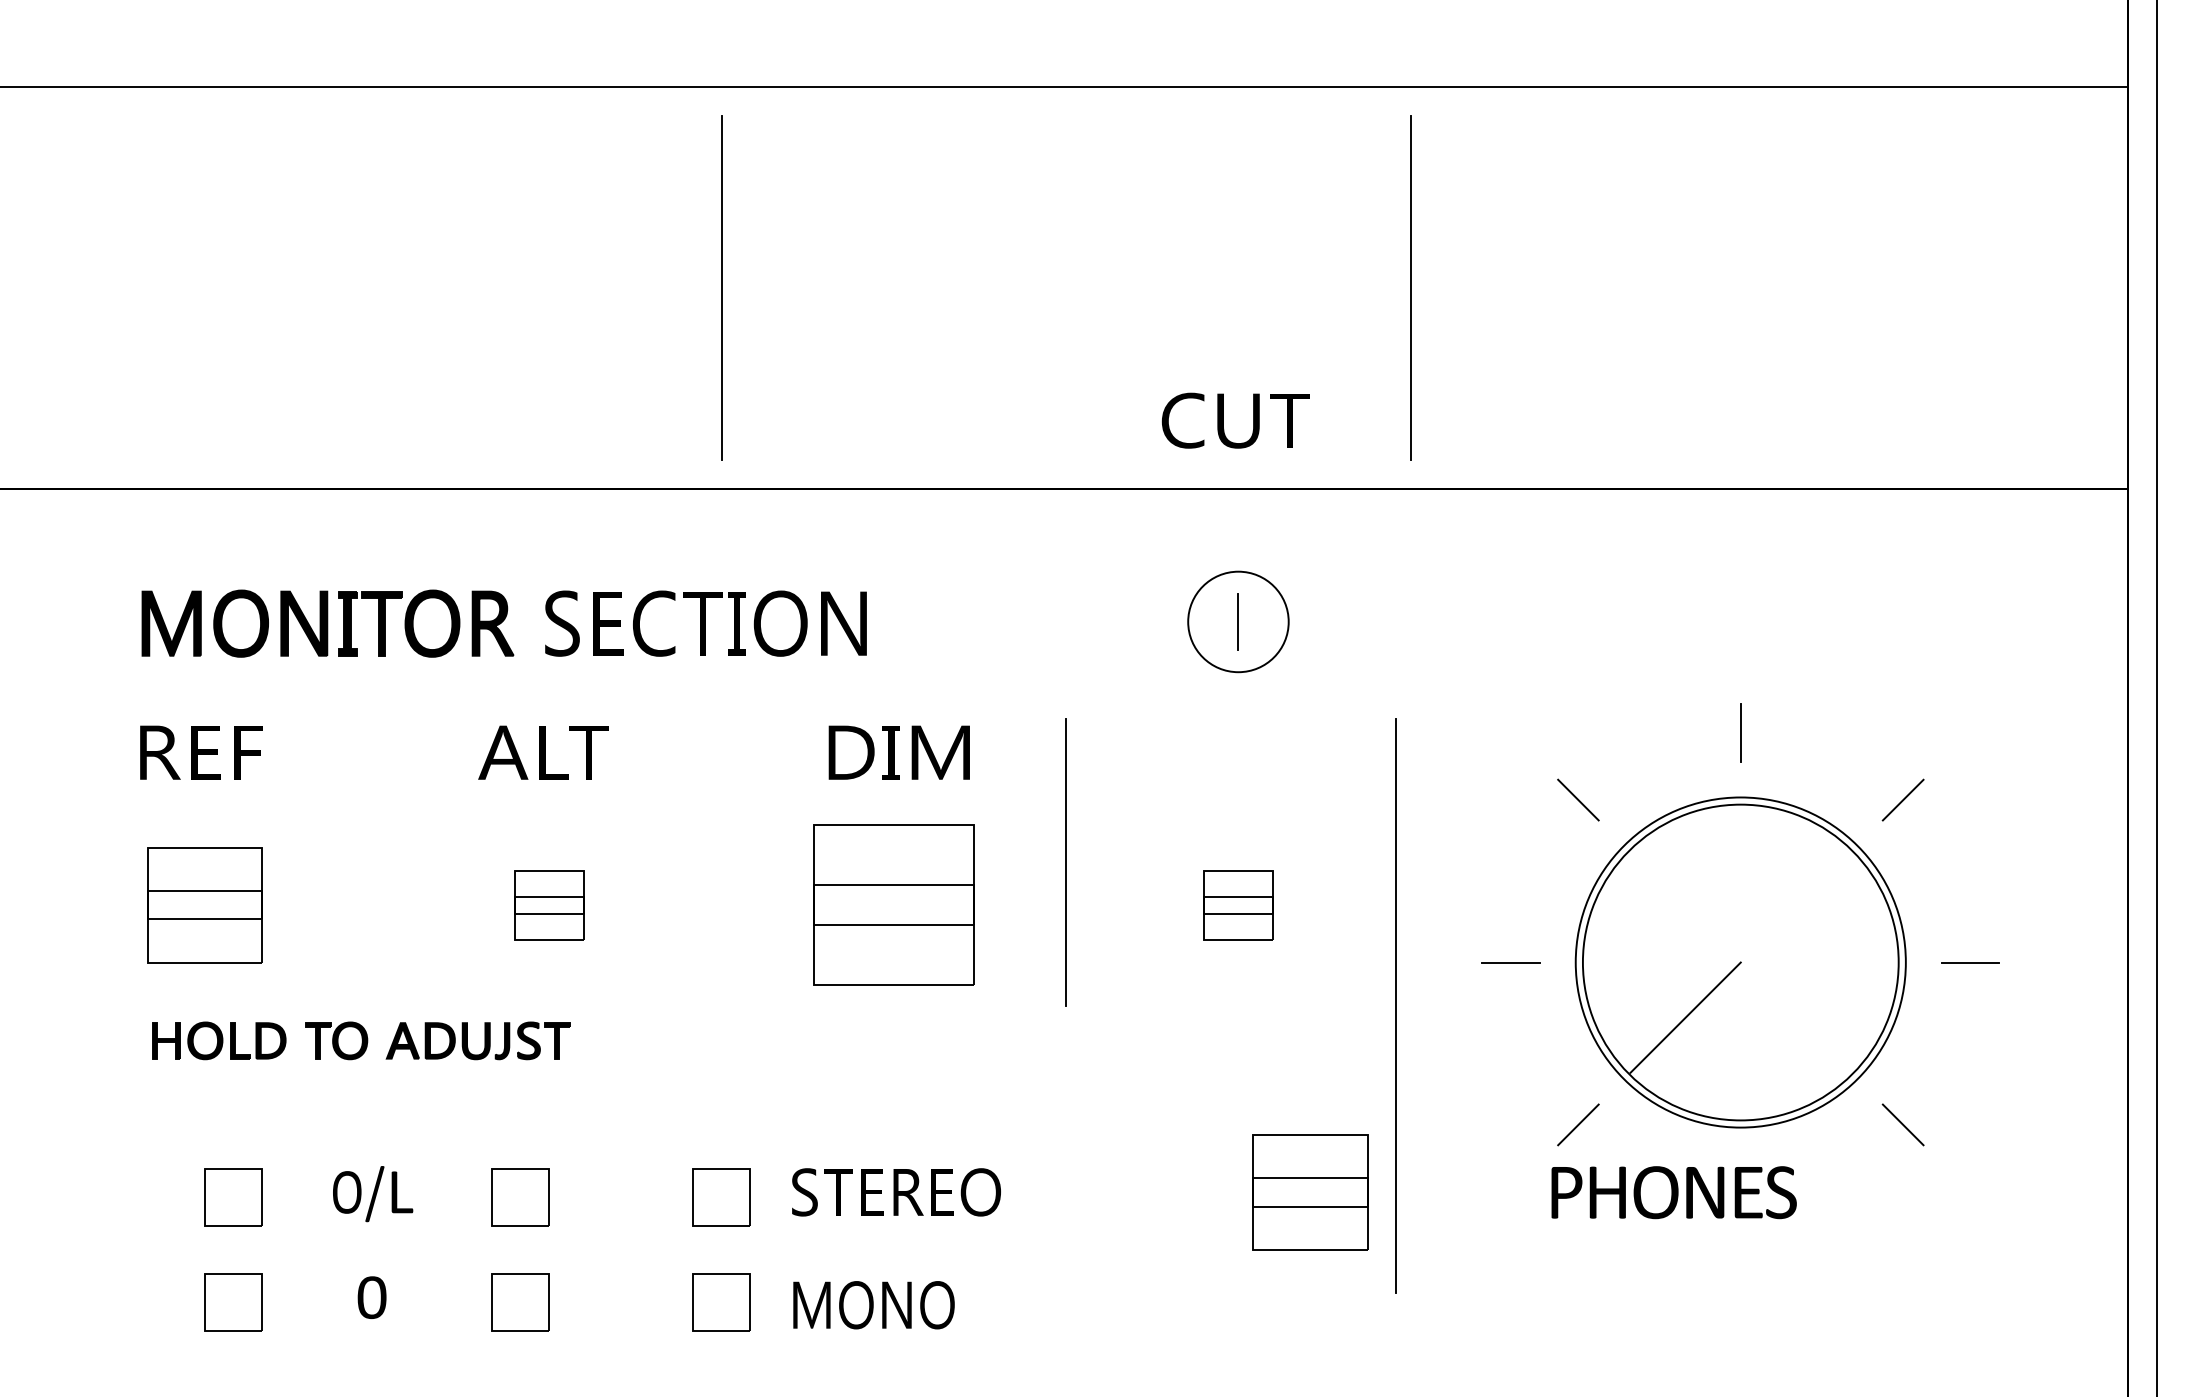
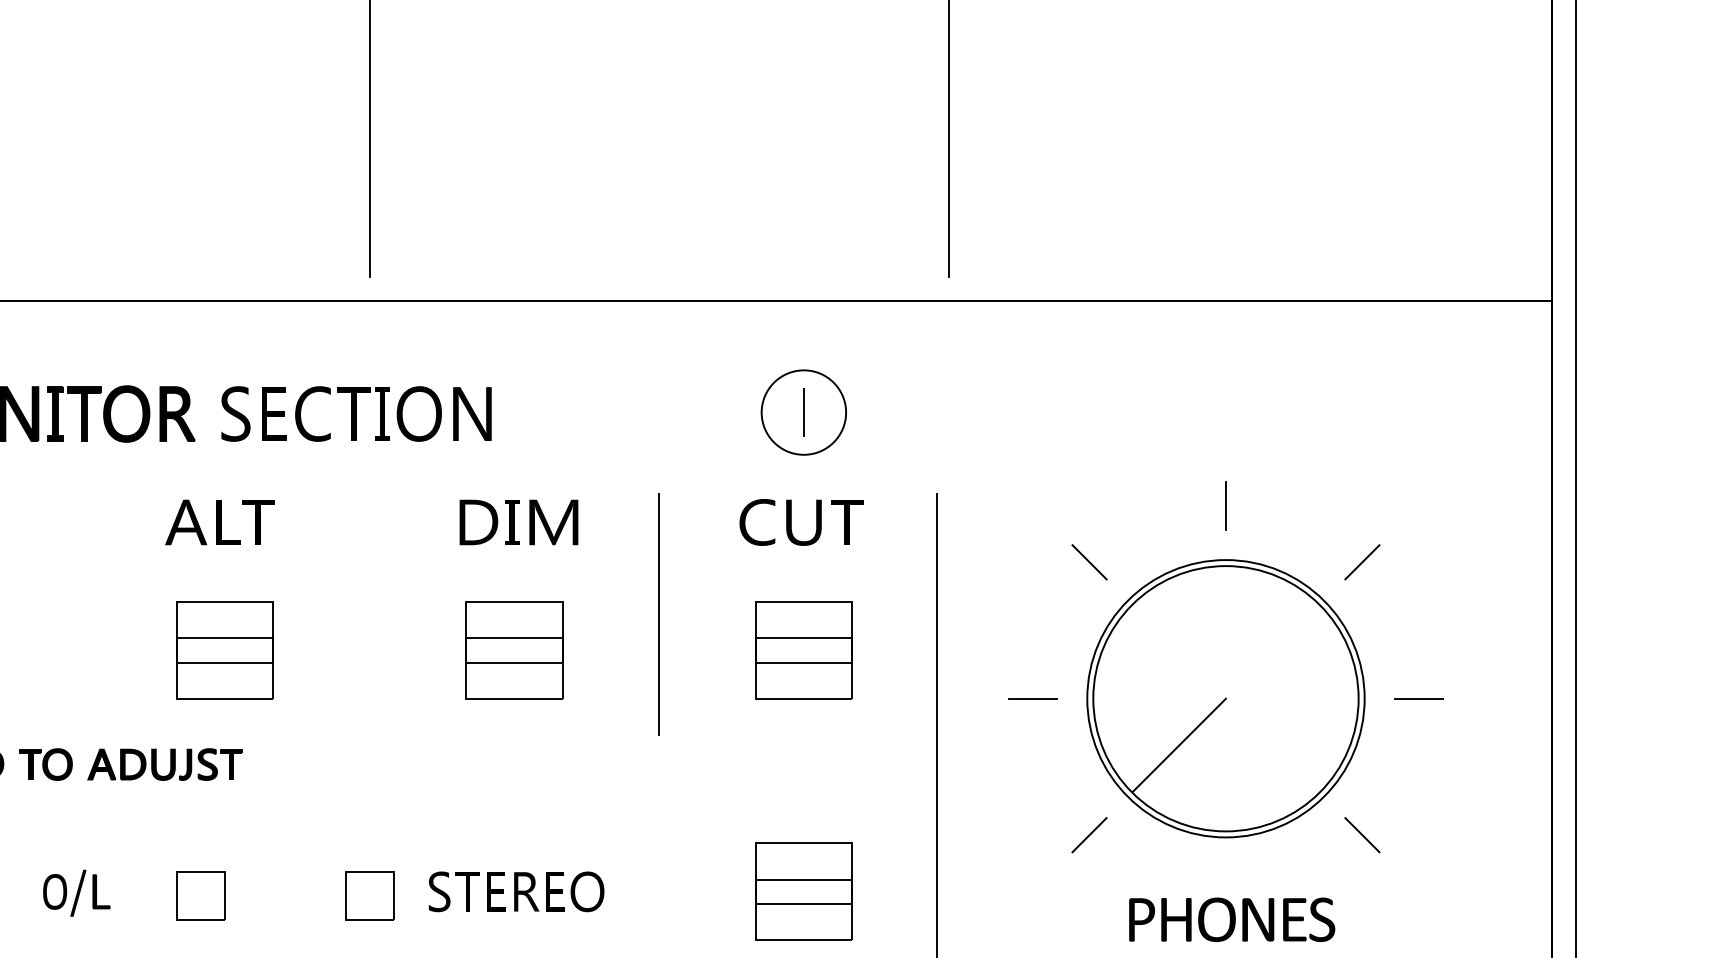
part: (1223, 420) -> (791, 522), moved
part: (549, 905) -> (225, 650), size x1.67
part: (893, 905) -> (514, 650), size x0.71
part: (1238, 905) -> (803, 650), size x1.67
part: (1310, 1192) -> (803, 891), moved
part: (1673, 1192) -> (1231, 919), moved

